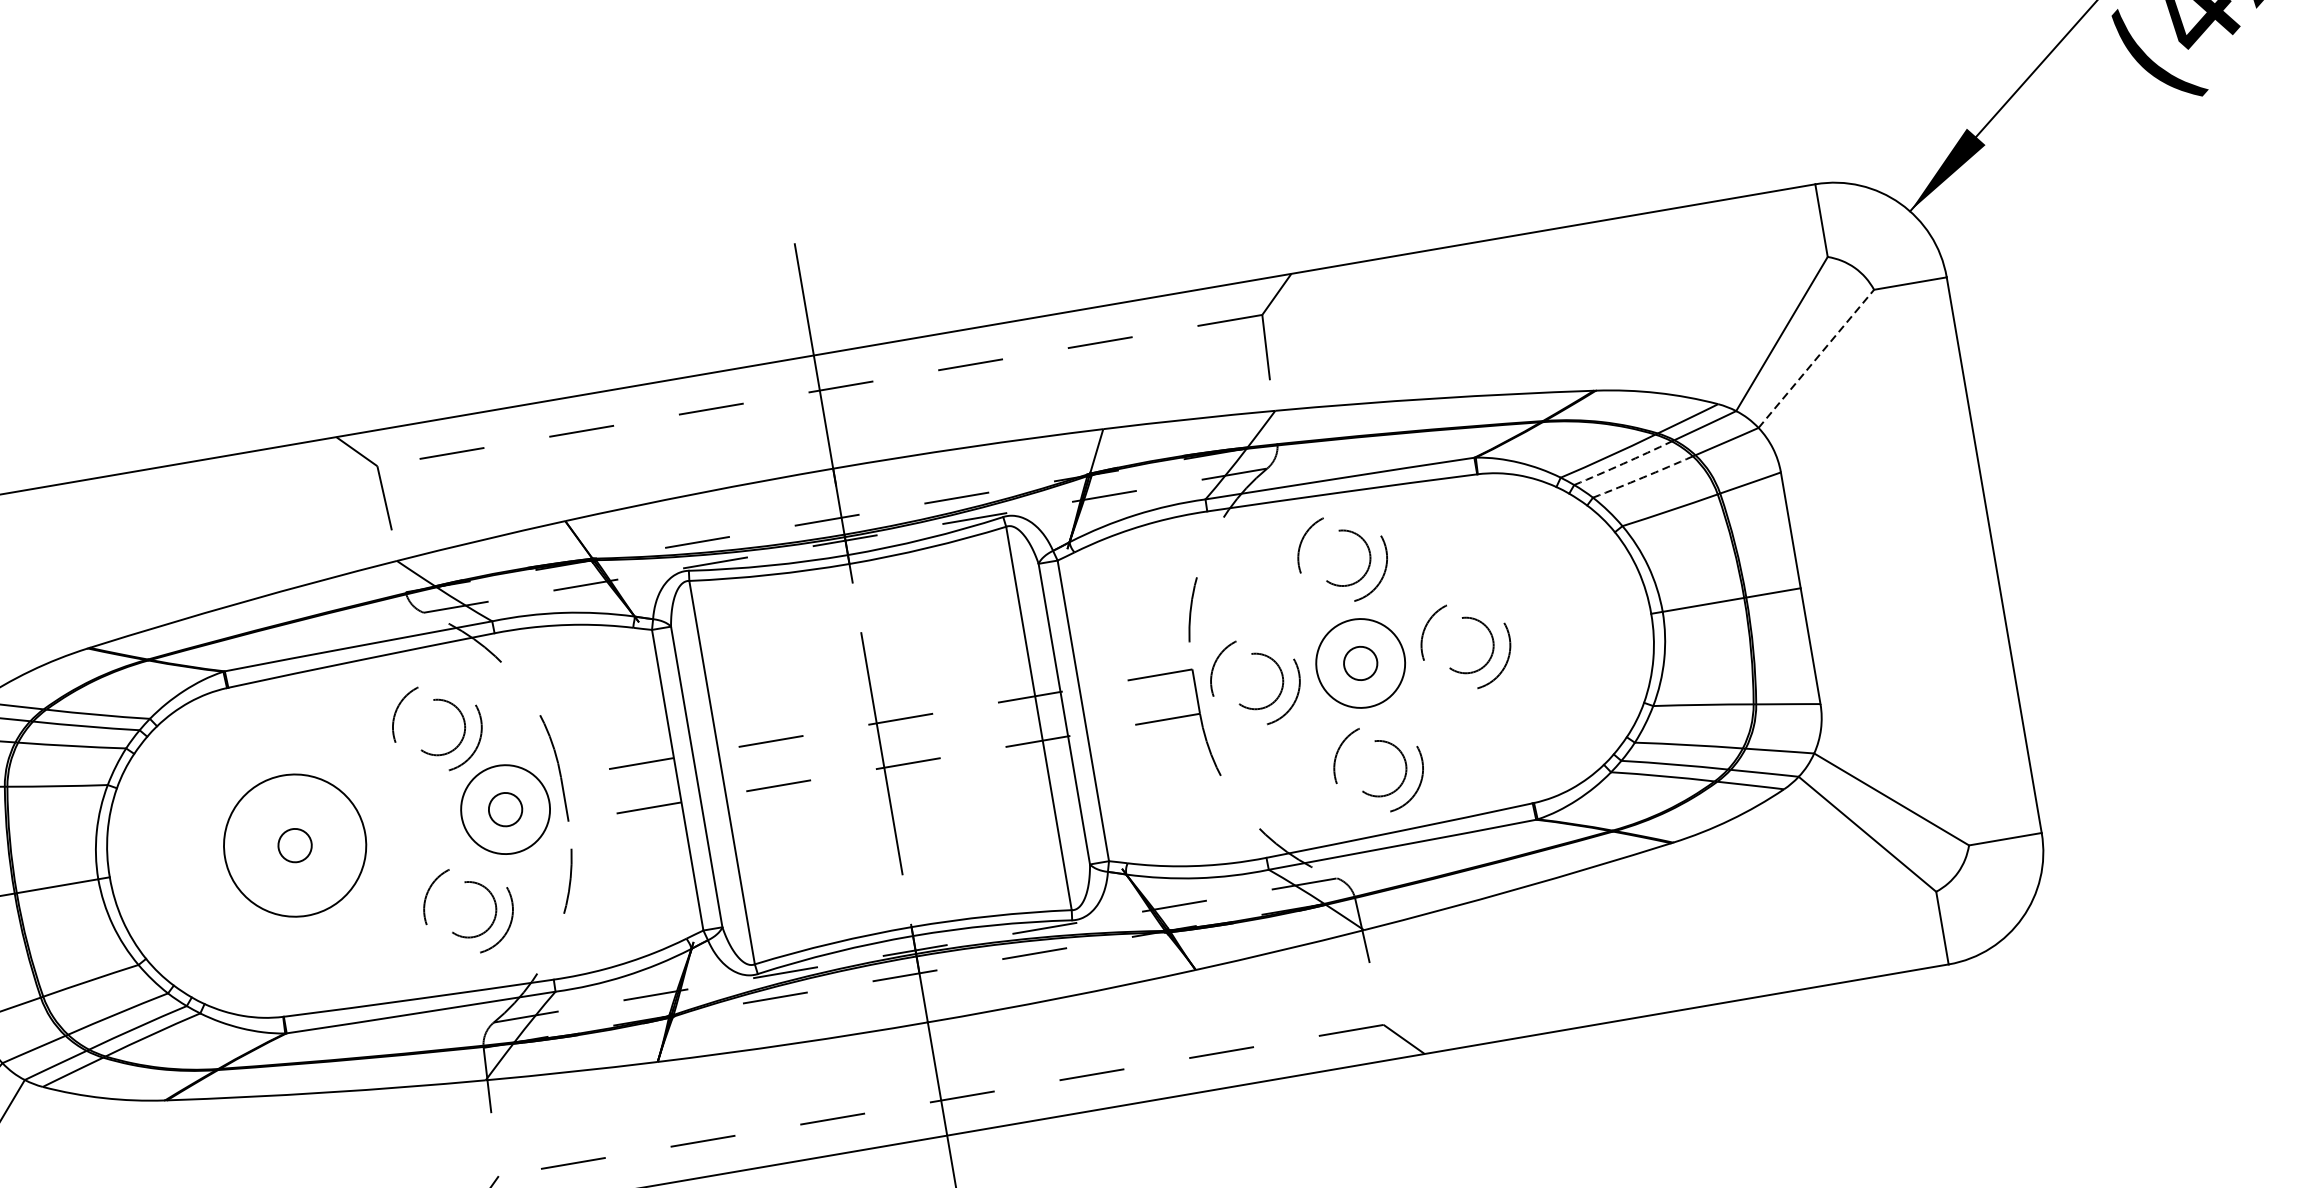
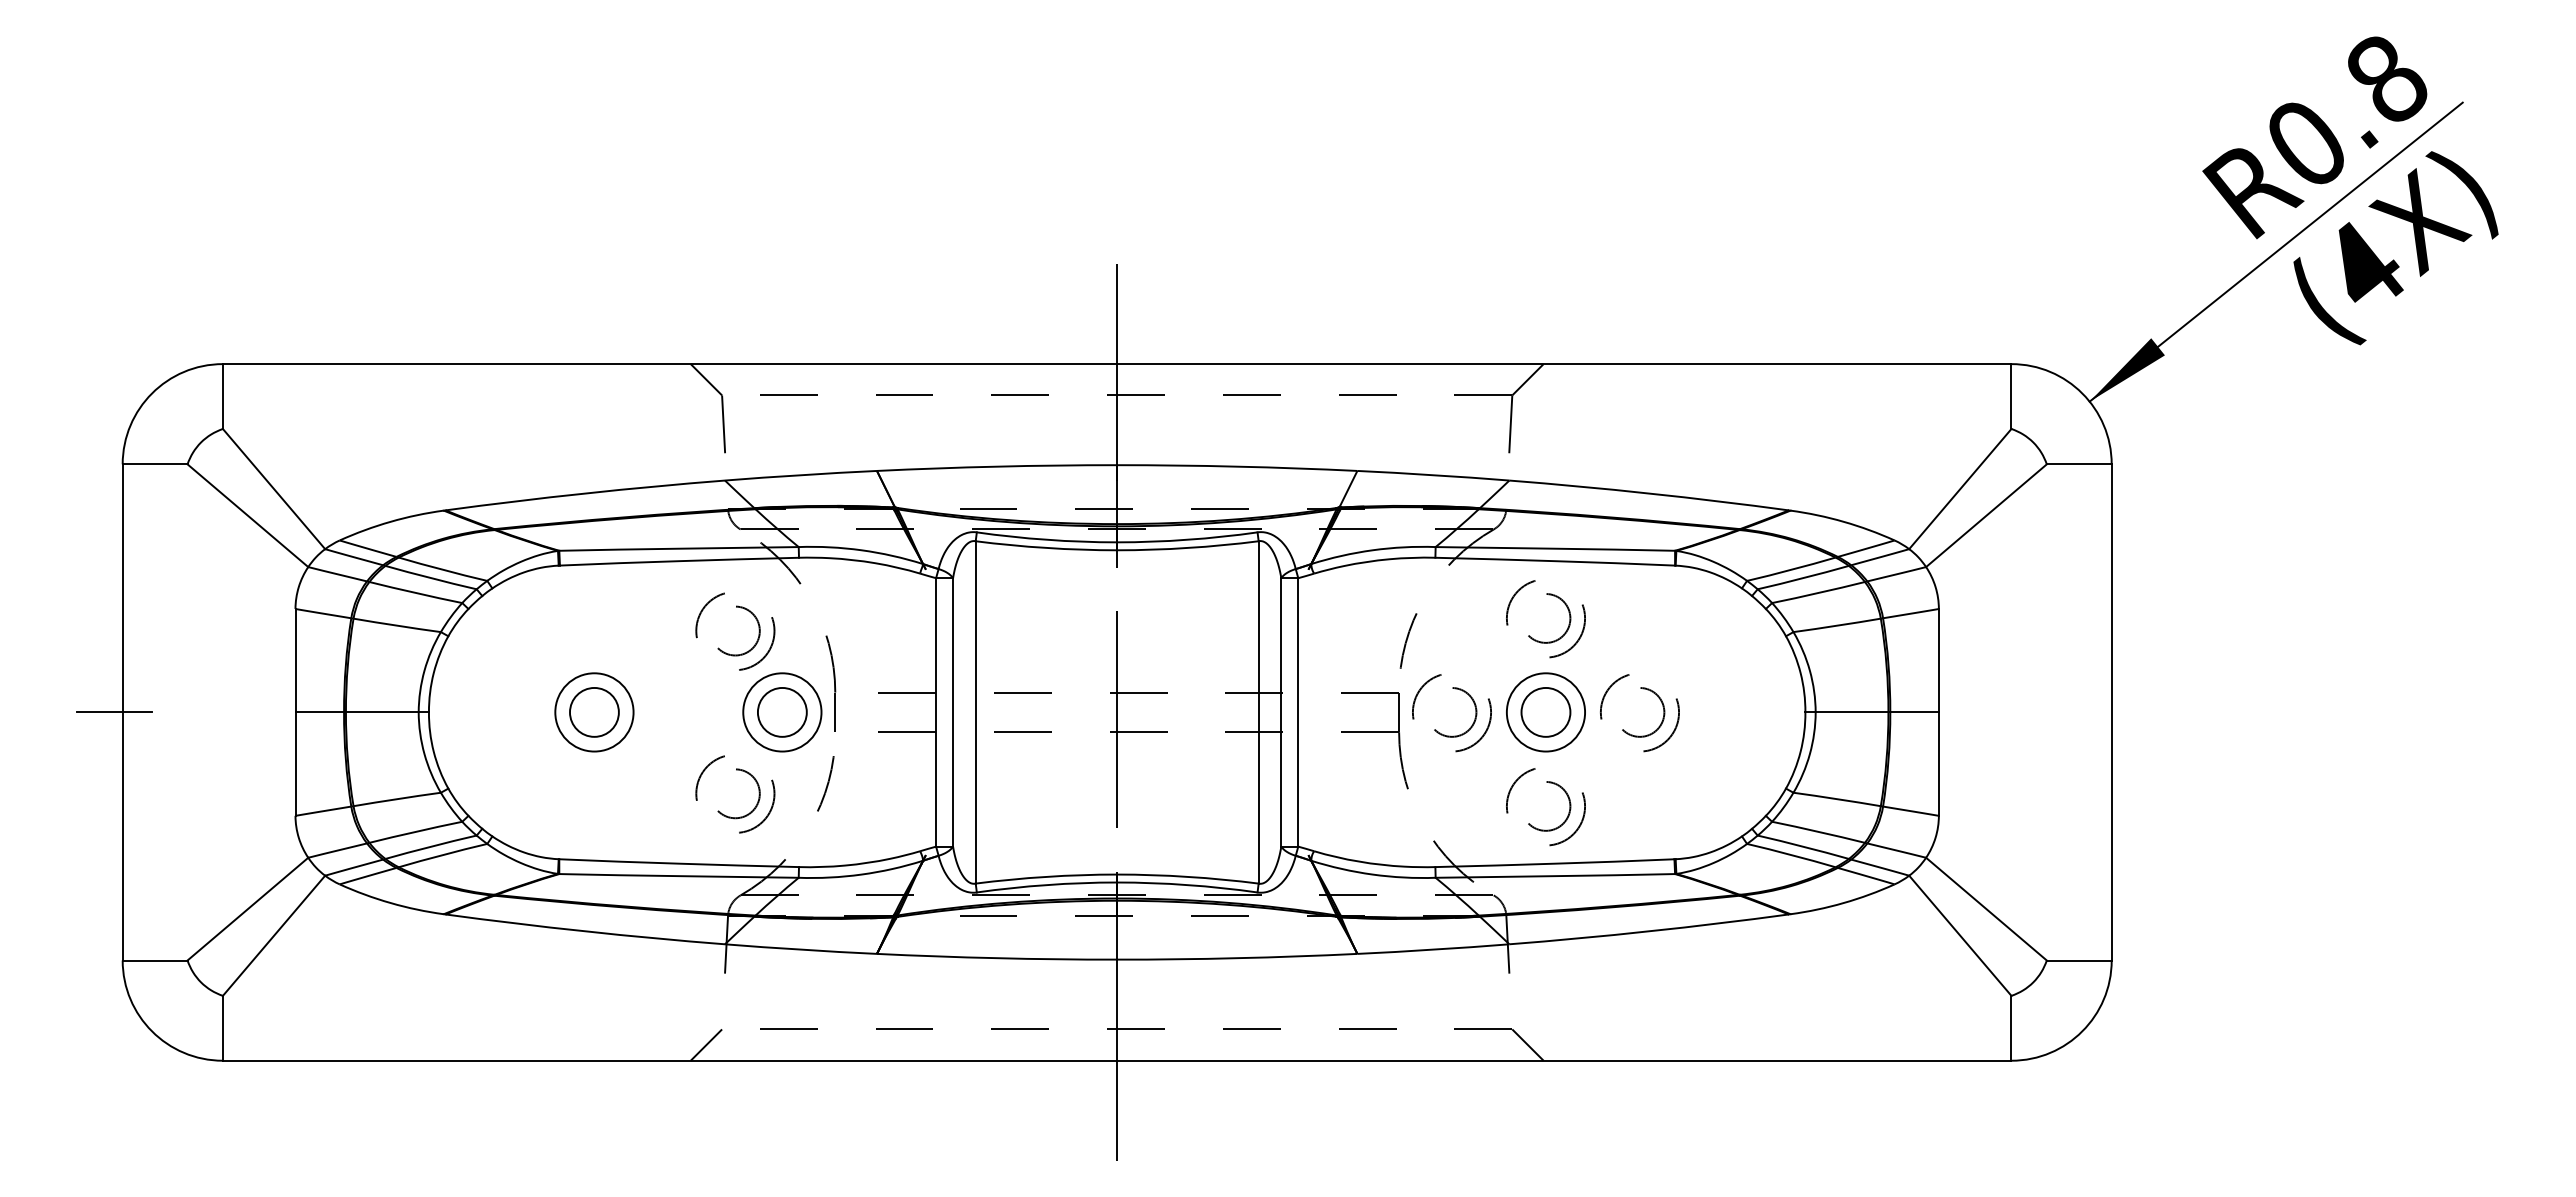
line: (1816, 358) -> (1986, 515), dashed -> solid
arc: (1623, 464) -> (1803, 578), dashed -> solid
arc: (1642, 477) -> (1818, 592), dashed -> solid
circle: (1359, 662) -> (1545, 711), size x1.67
circle: (504, 808) -> (781, 711), size x1.67
circle: (295, 844) -> (594, 711), size x1.67
circle: (295, 845) -> (594, 712), size x0.62

